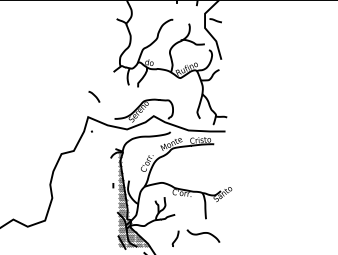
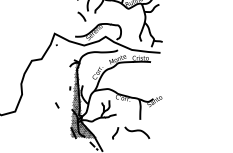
curve: (94, 96) -> (82, 16), moved
curve: (98, 208) -> (57, 105), added

